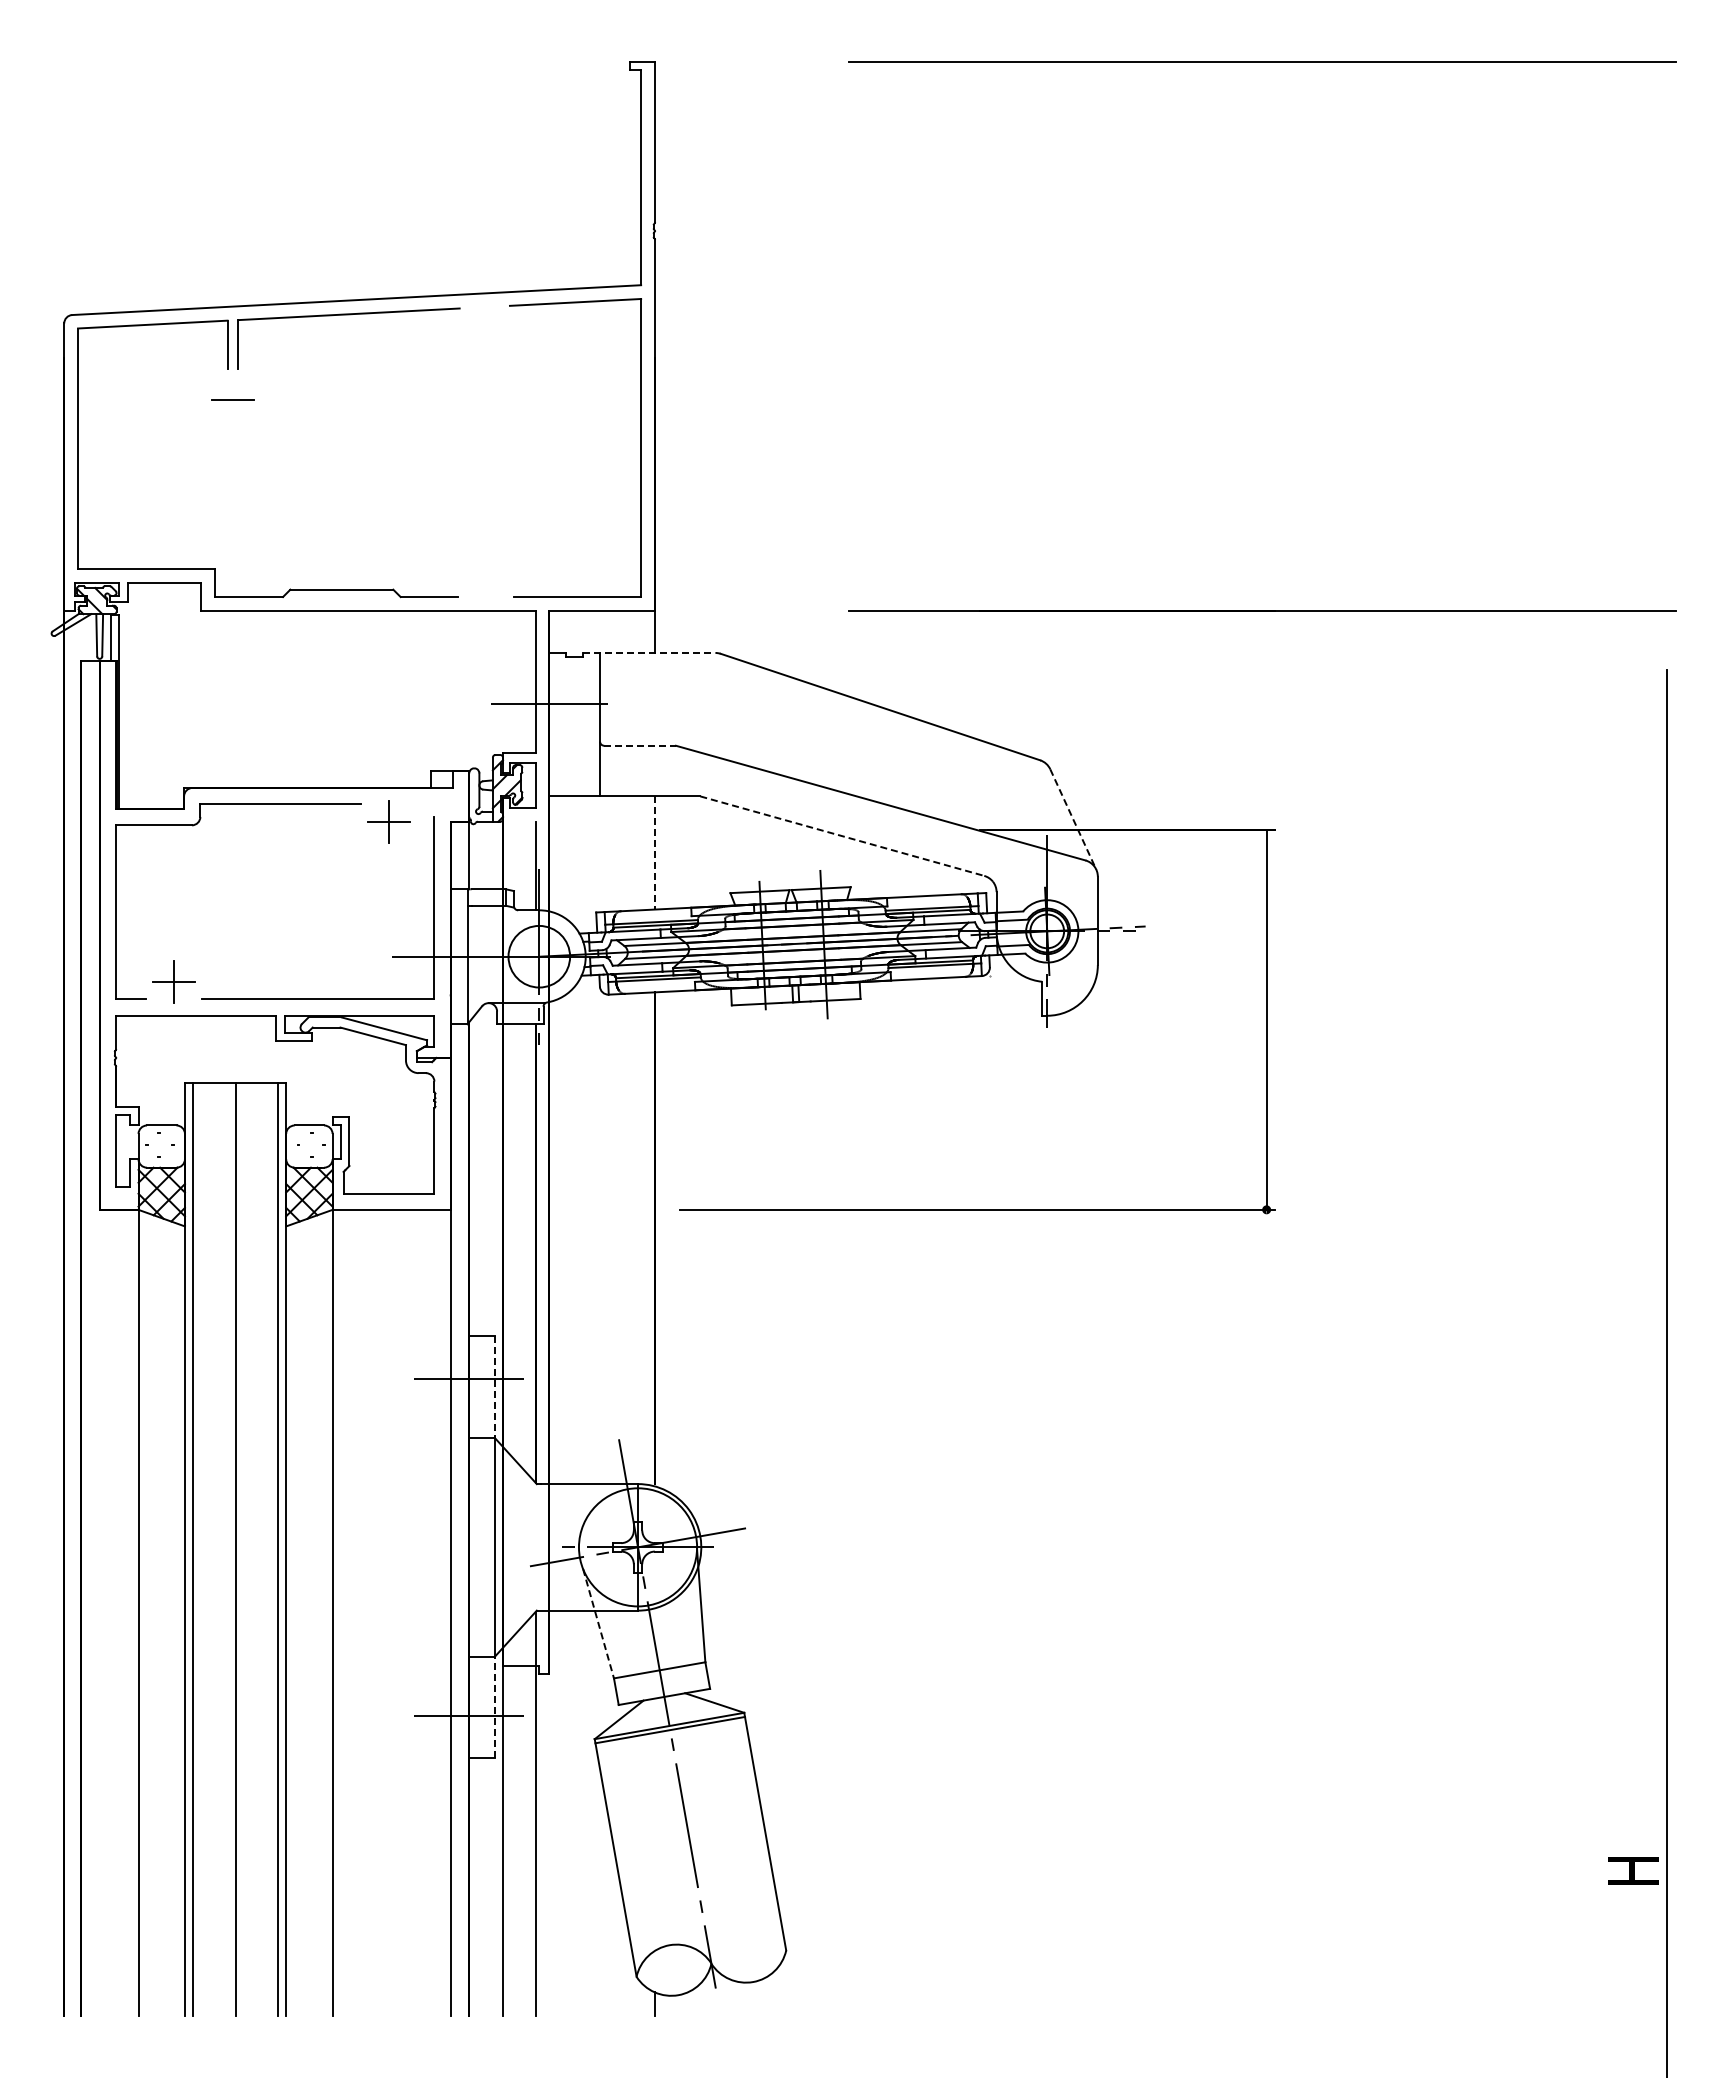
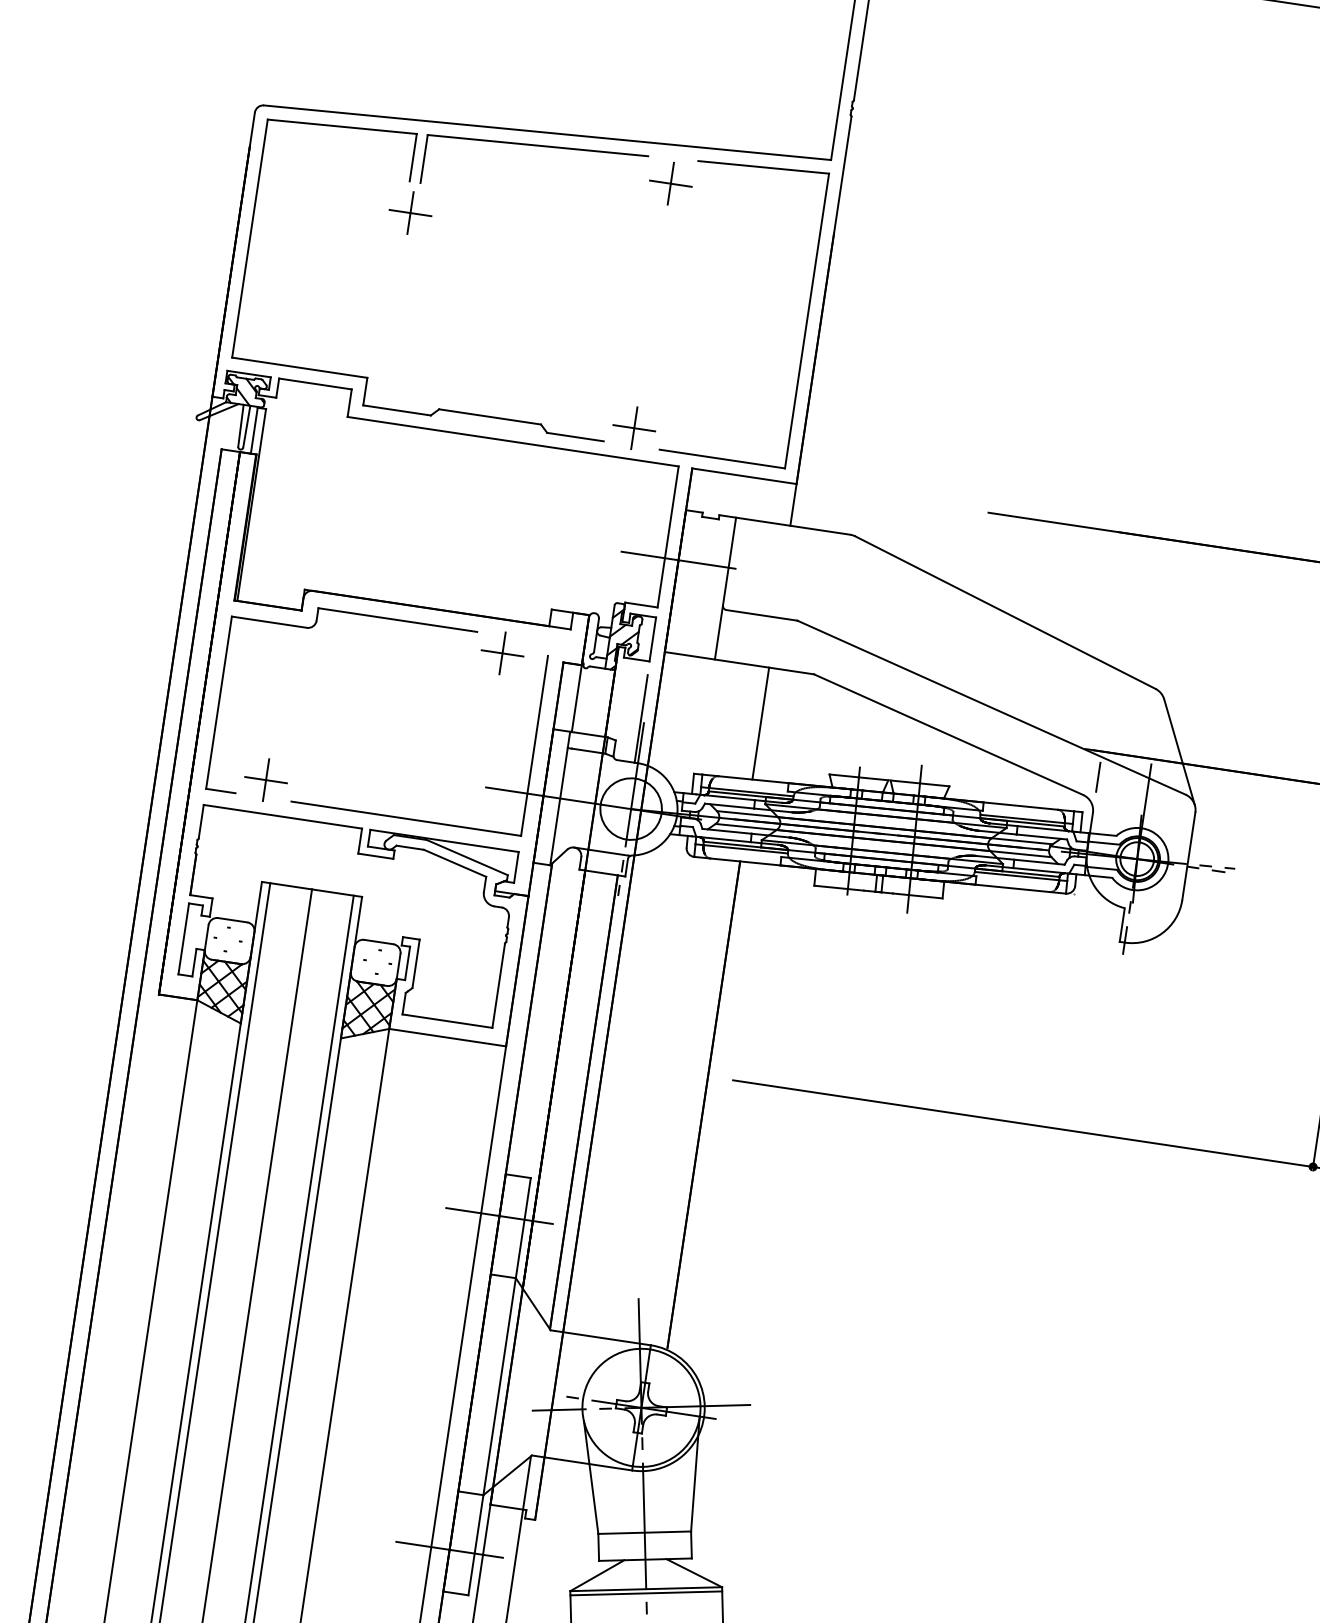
part: (485, 331) -> (670, 182), added
line: (233, 399) -> (411, 212), added
part: (485, 579) -> (633, 428), added
line: (649, 652) -> (785, 524), dashed -> solid
line: (640, 745) -> (762, 615), dashed -> solid
line: (1073, 819) -> (1179, 752), dashed -> solid
line: (842, 836) -> (948, 735), dashed -> solid
line: (654, 852) -> (760, 723), dashed -> solid
line: (996, 855) -> (1098, 776), added
line: (494, 1387) -> (523, 1228), dashed -> solid
line: (598, 1623) -> (591, 1477), dashed -> solid
line: (494, 1707) -> (475, 1545), dashed -> solid

